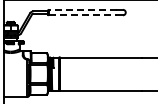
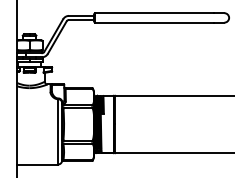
line: (82, 9) -> (154, 12), dashed -> solid
line: (83, 15) -> (155, 22), dashed -> solid

